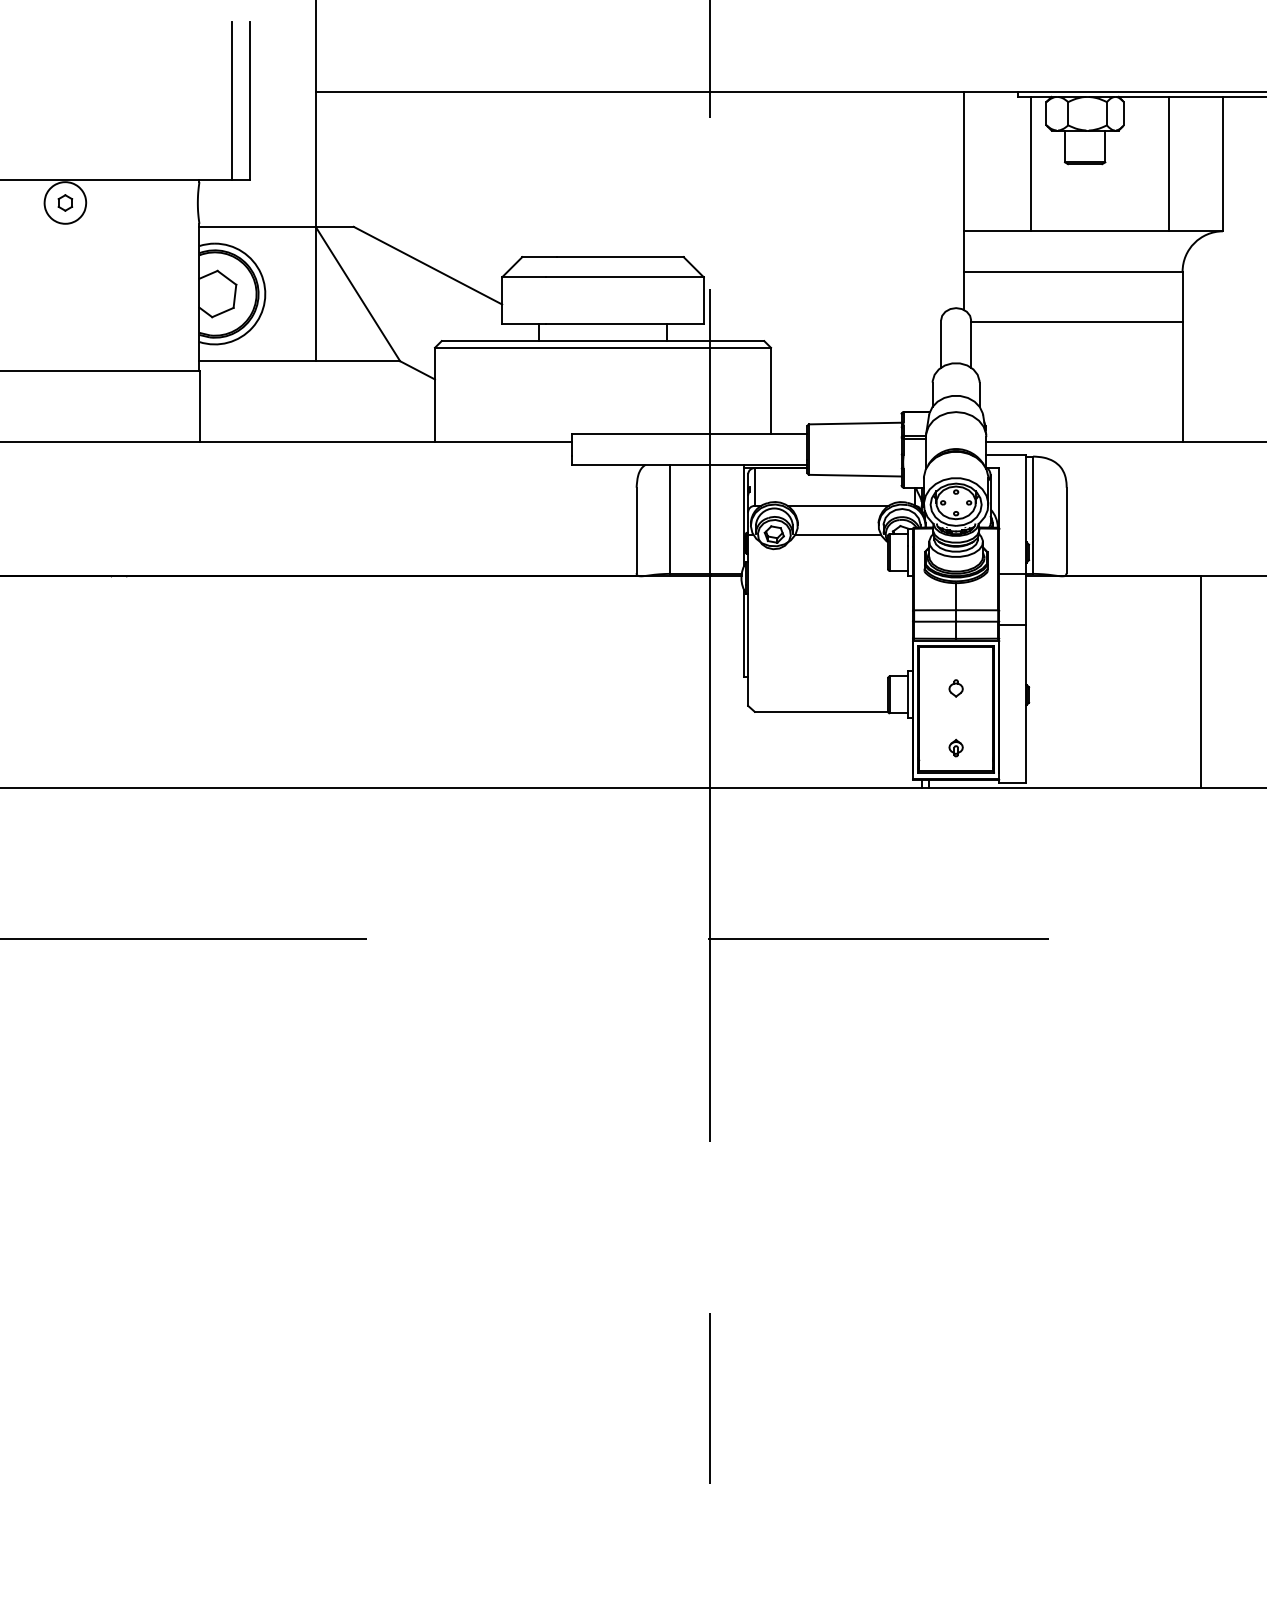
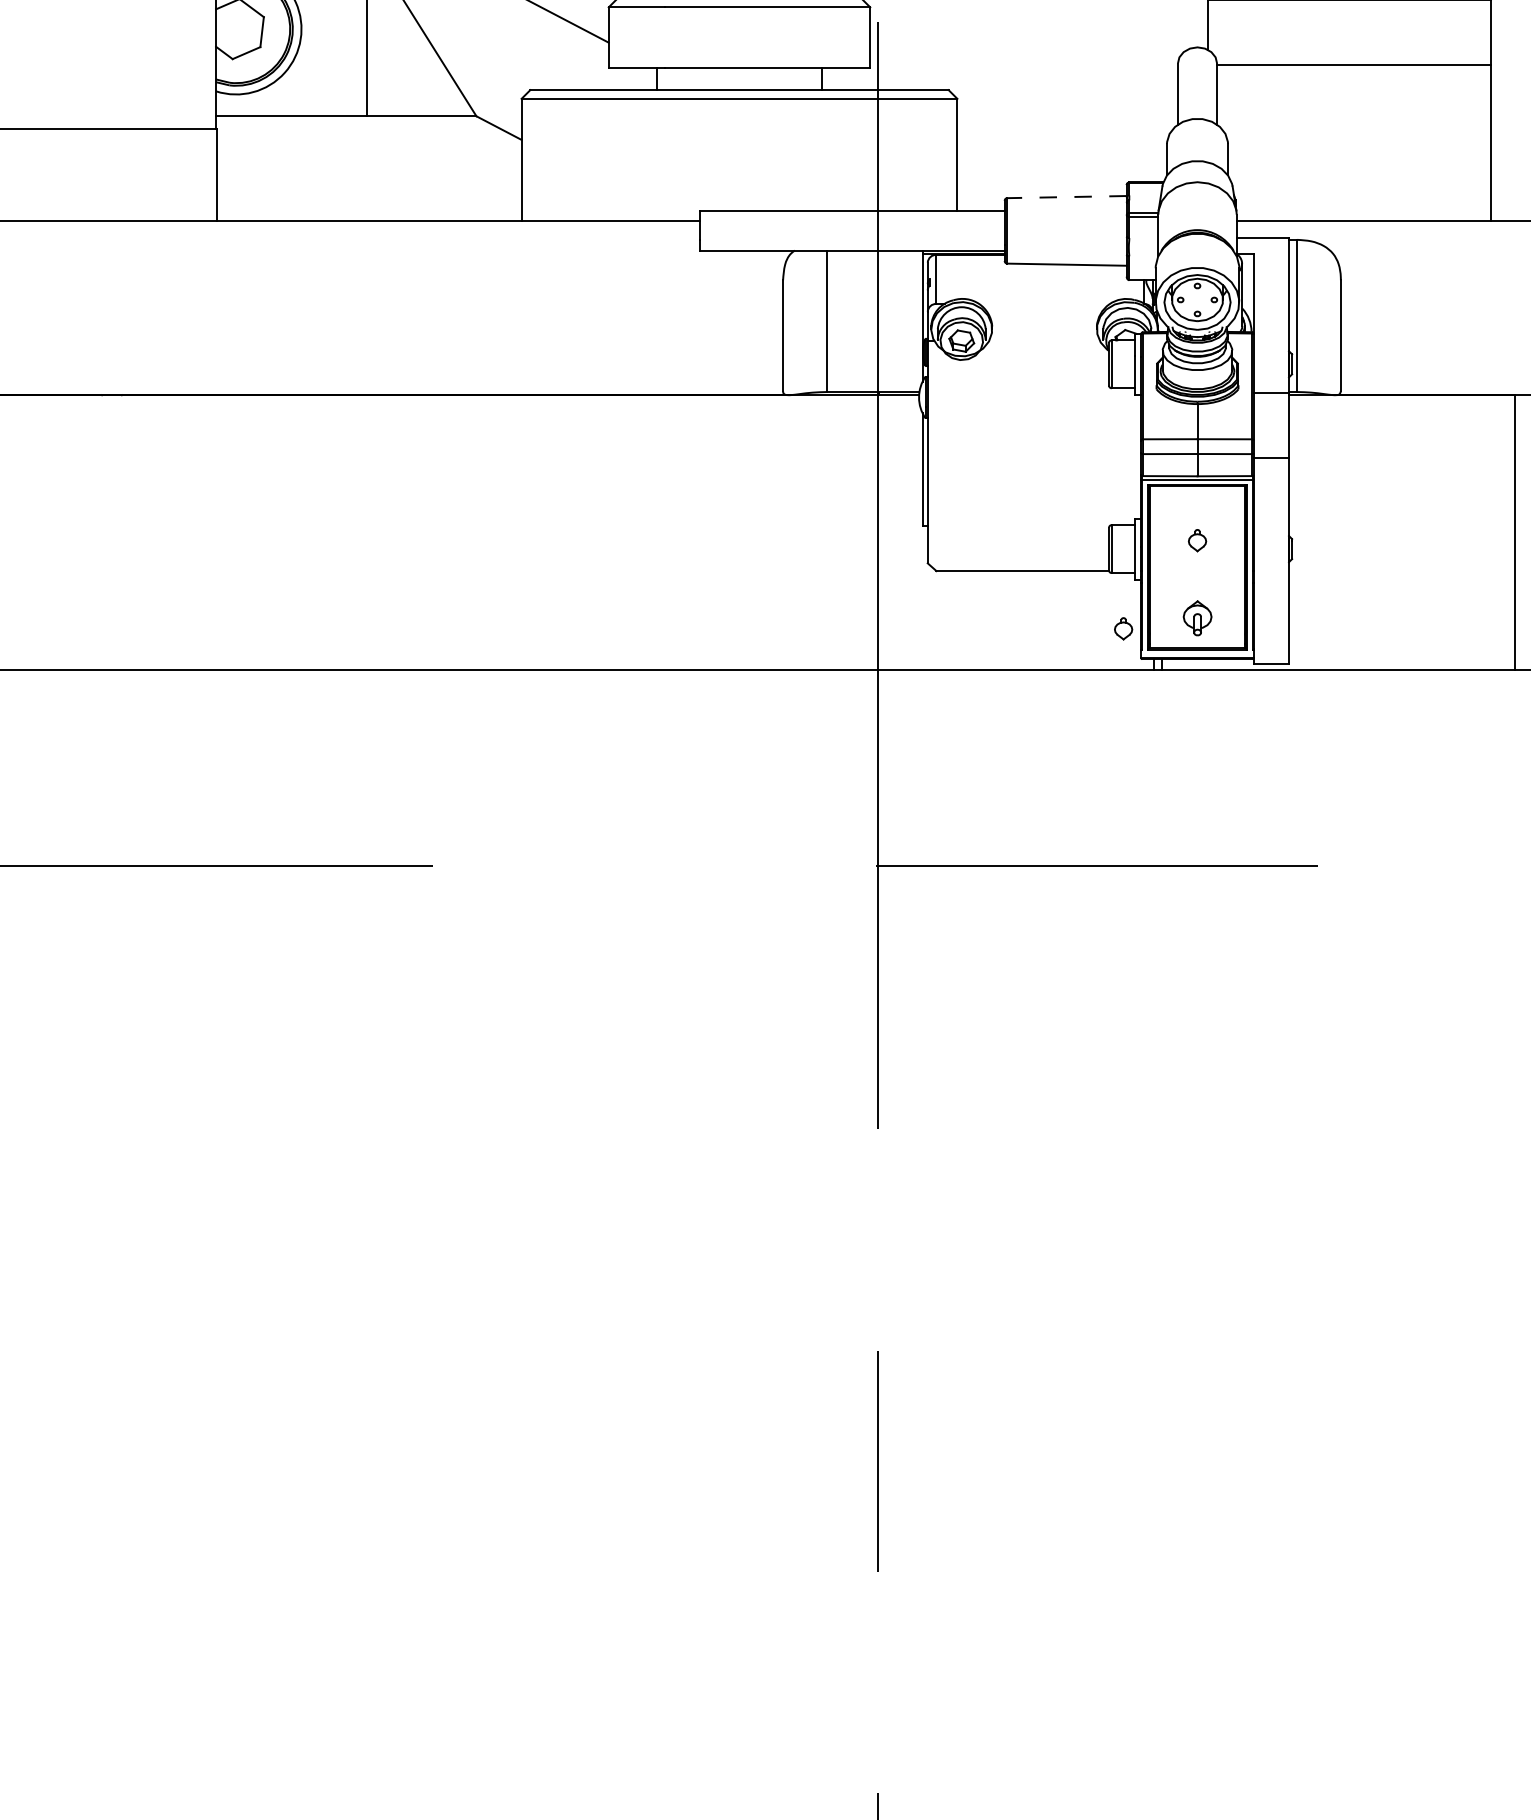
line: (854, 423) -> (1065, 197), solid -> dashed
line: (837, 505) -> (1043, 303), removed
line: (837, 534) -> (1043, 340), removed
part: (955, 747) -> (1196, 617), size x1.6
part: (898, 756) -> (1122, 628), added

